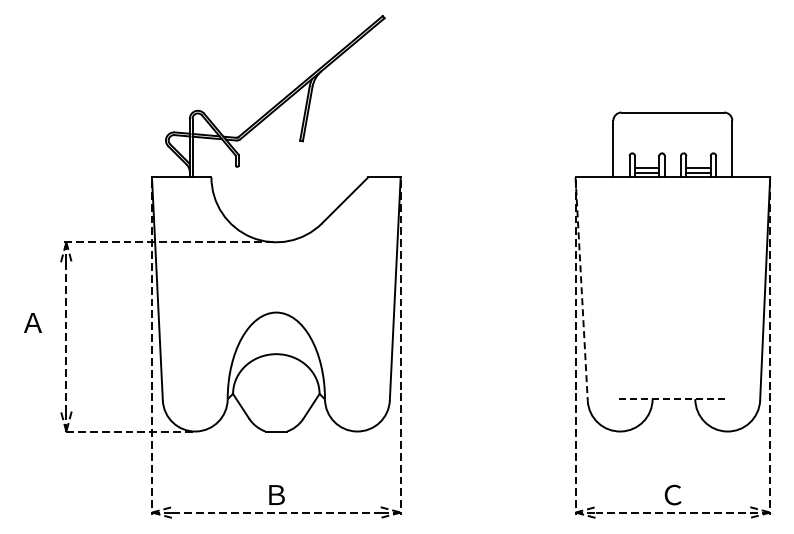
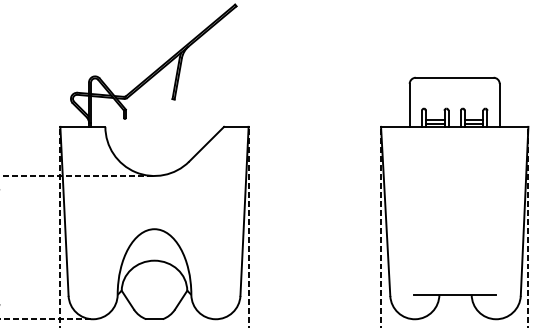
line: (581, 289) -> (385, 211), dashed -> solid
line: (673, 399) -> (455, 295), dashed -> solid

